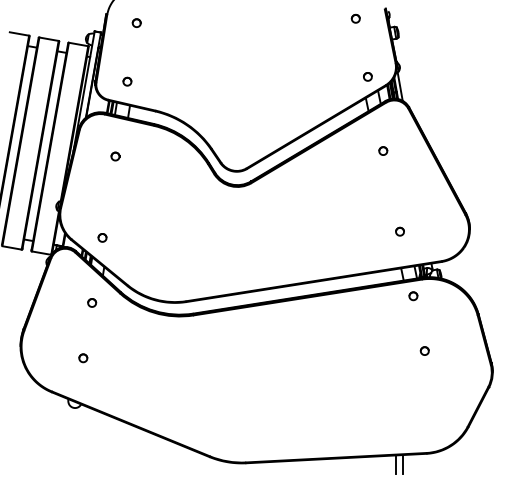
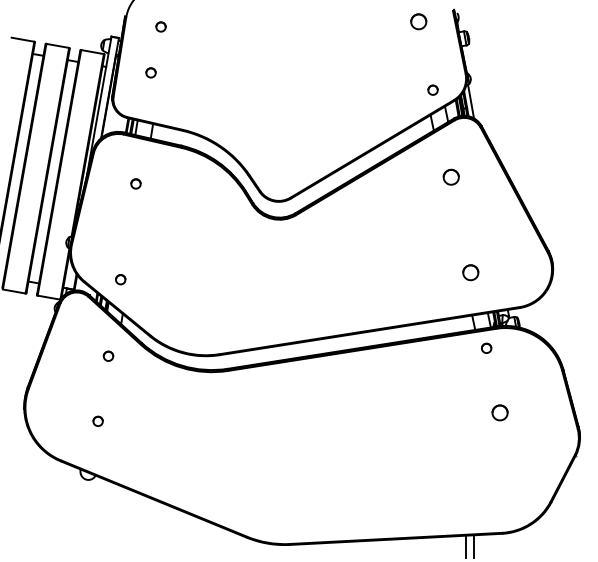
part: (355, 18) -> (418, 21), size x1.6
part: (126, 81) -> (150, 72), moved
part: (382, 151) -> (450, 177), size x1.6
part: (399, 230) -> (470, 271), size x1.6
part: (424, 350) -> (499, 412), size x1.6

